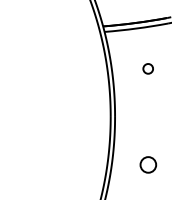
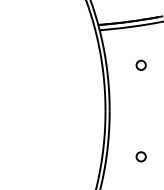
part: (147, 164) -> (140, 156), size x0.62

